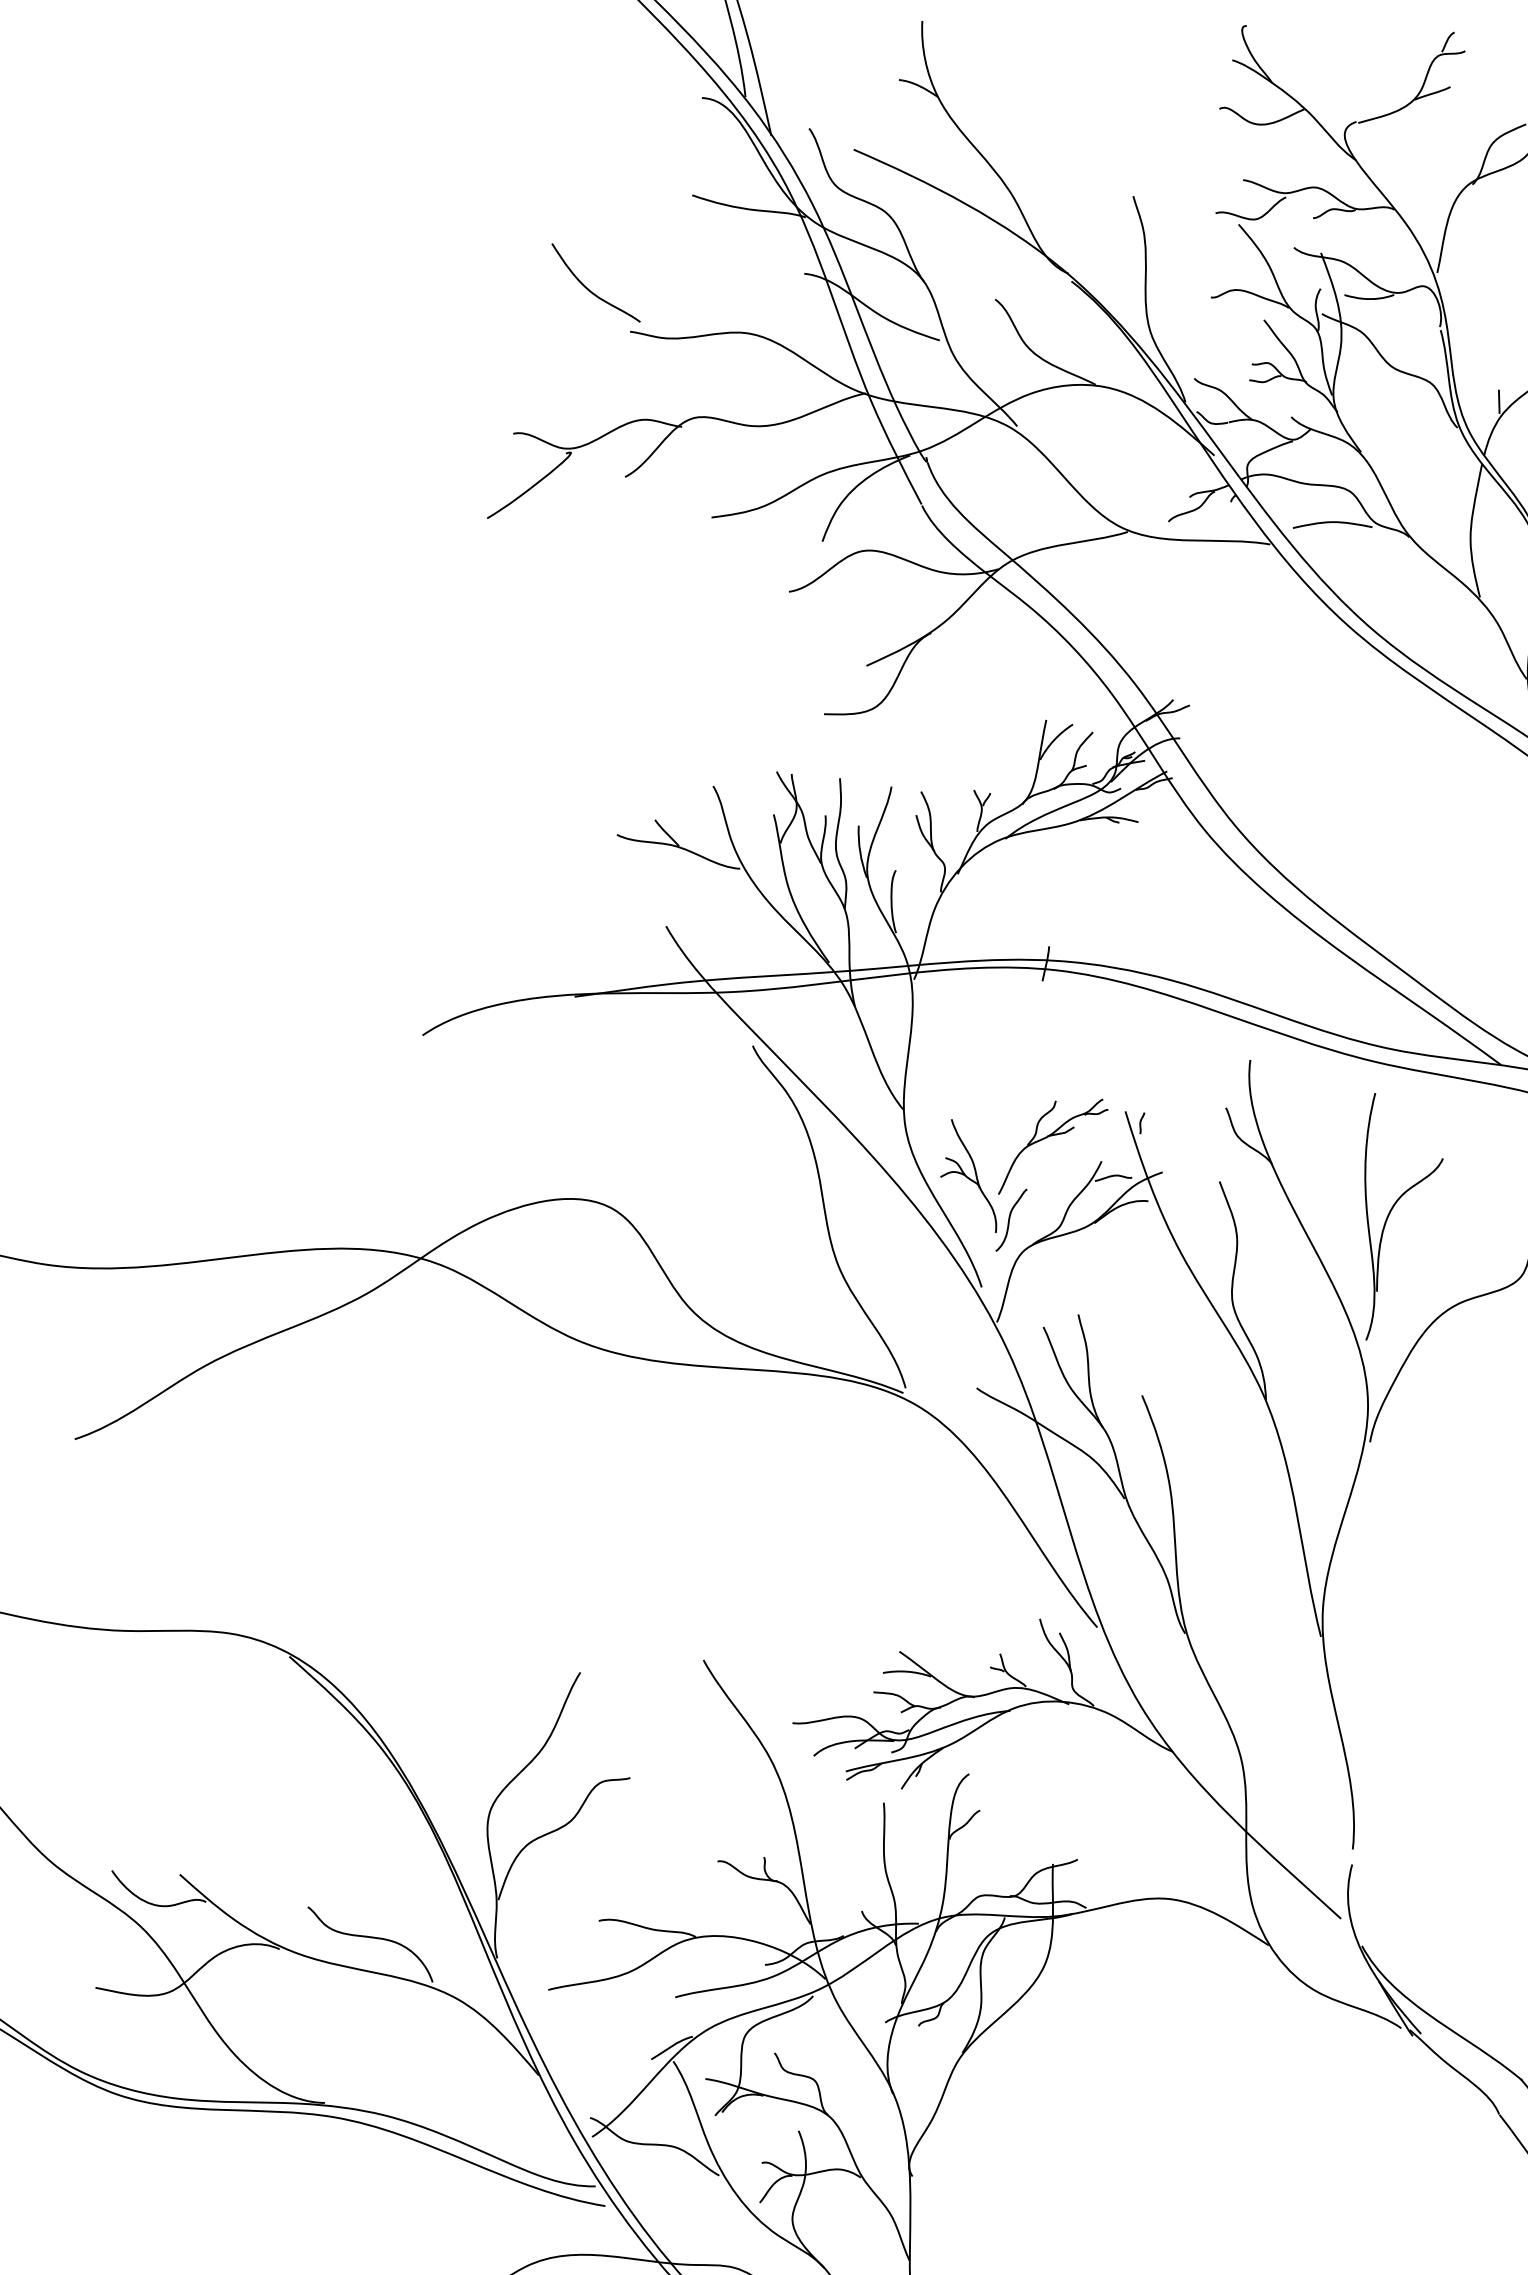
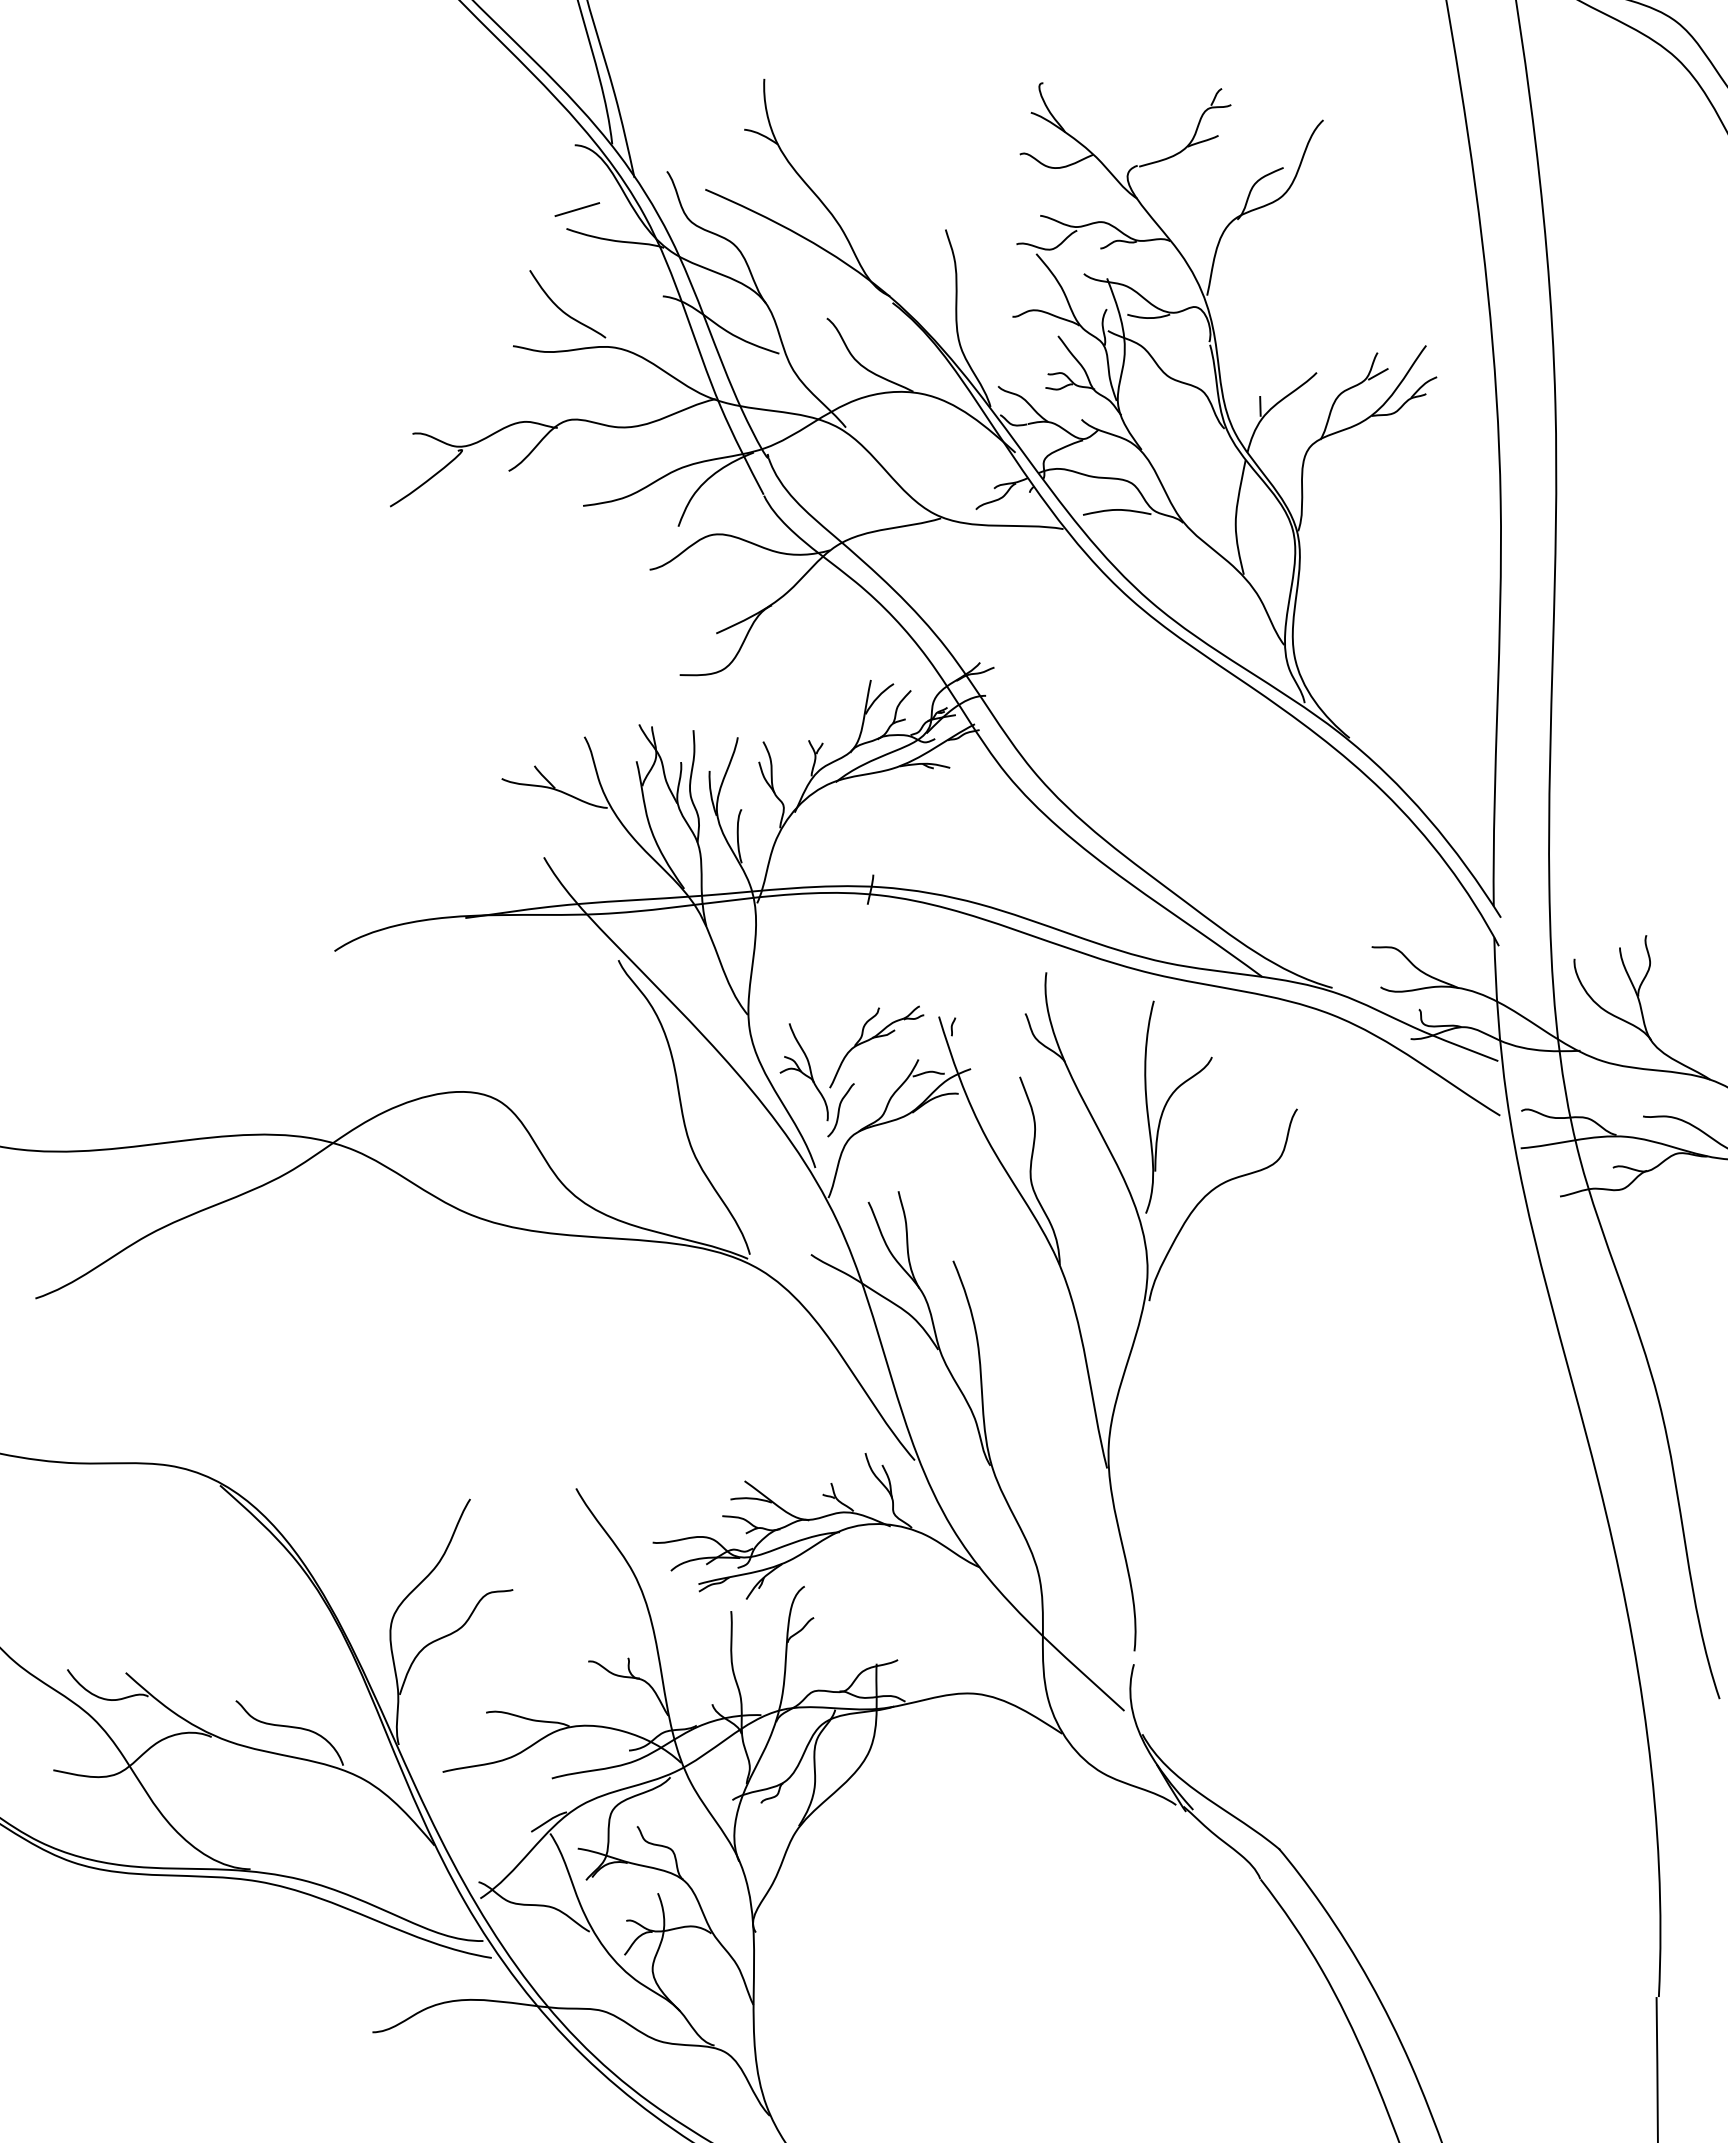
line: (705, 172) -> (577, 209), added
curve: (589, 289) -> (562, 309), moved

